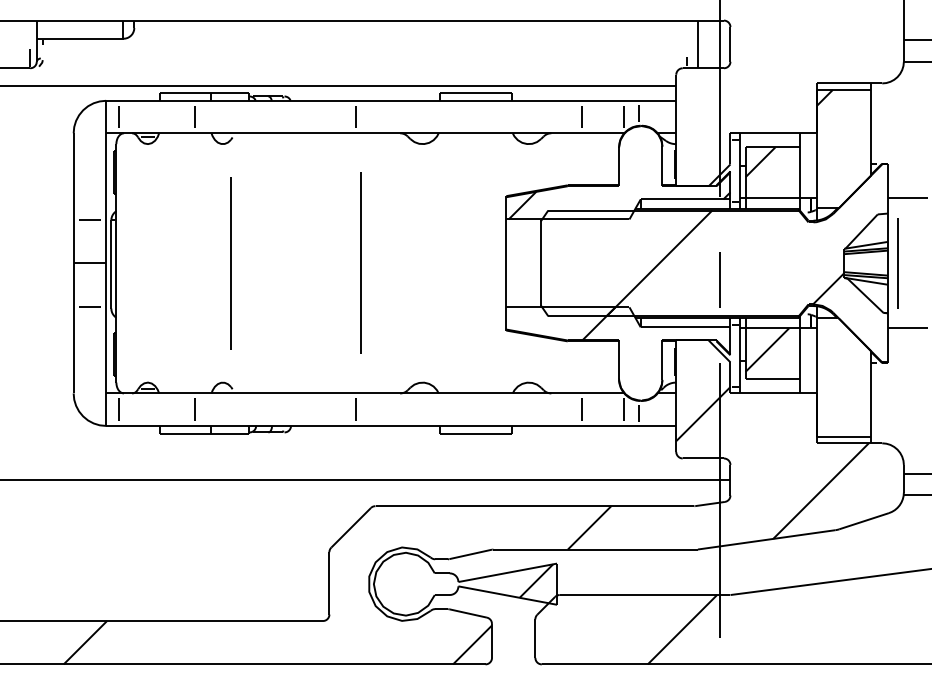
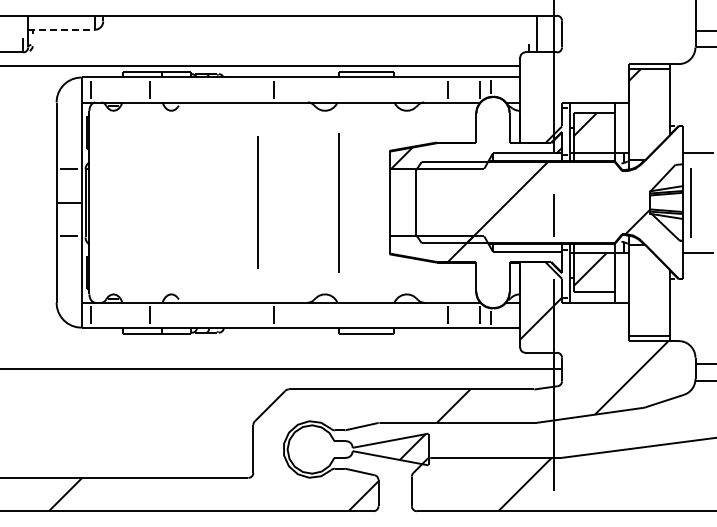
line: (81, 38) -> (62, 29), solid -> dashed
line: (230, 263) -> (257, 202), moved
line: (360, 263) -> (338, 202), moved

